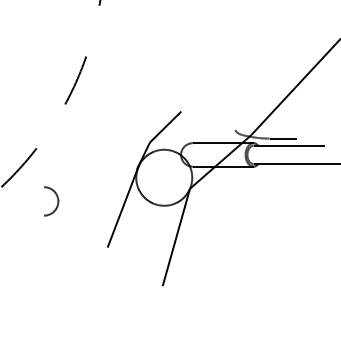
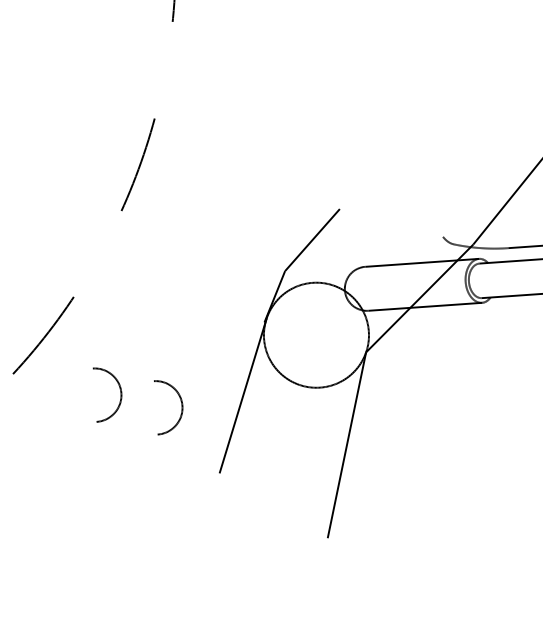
arc: (89, 210) -> (180, 406), added

